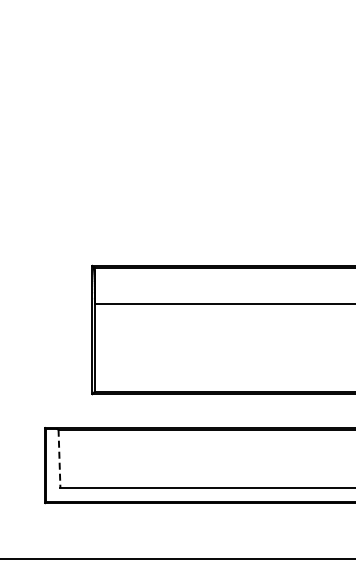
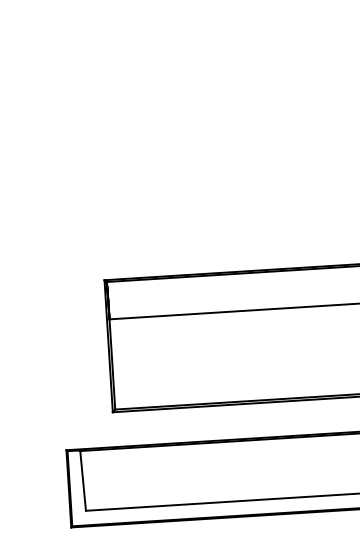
line: (59, 459) -> (83, 481), dashed -> solid

